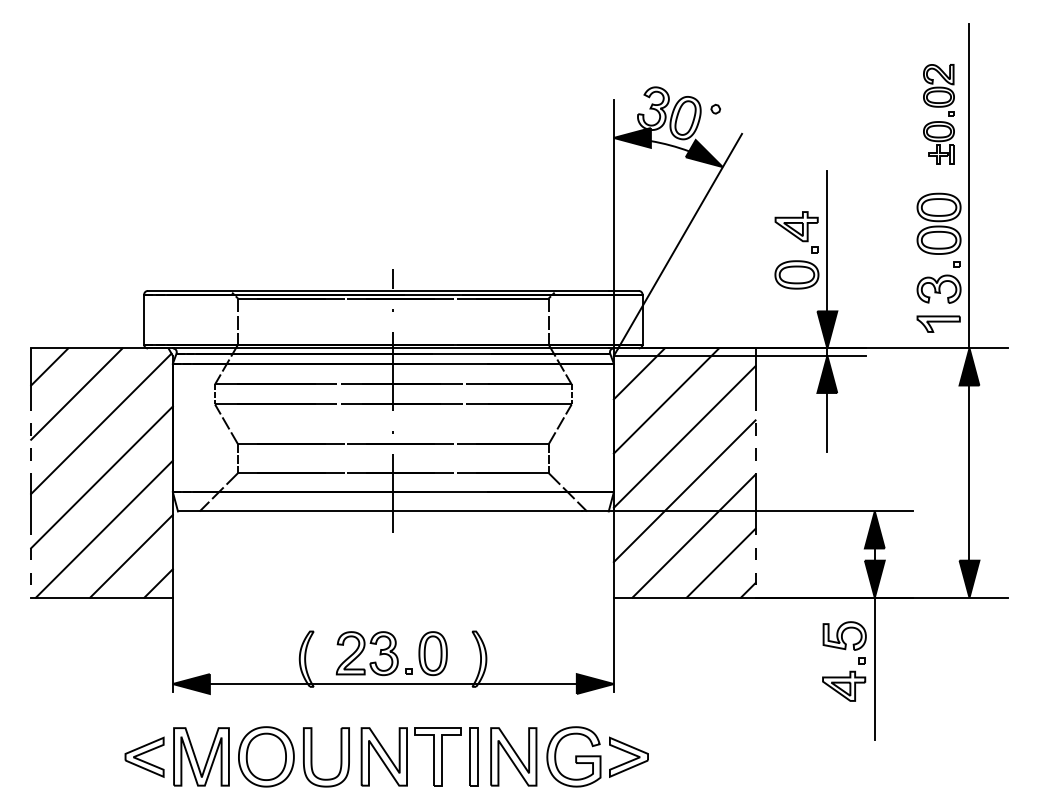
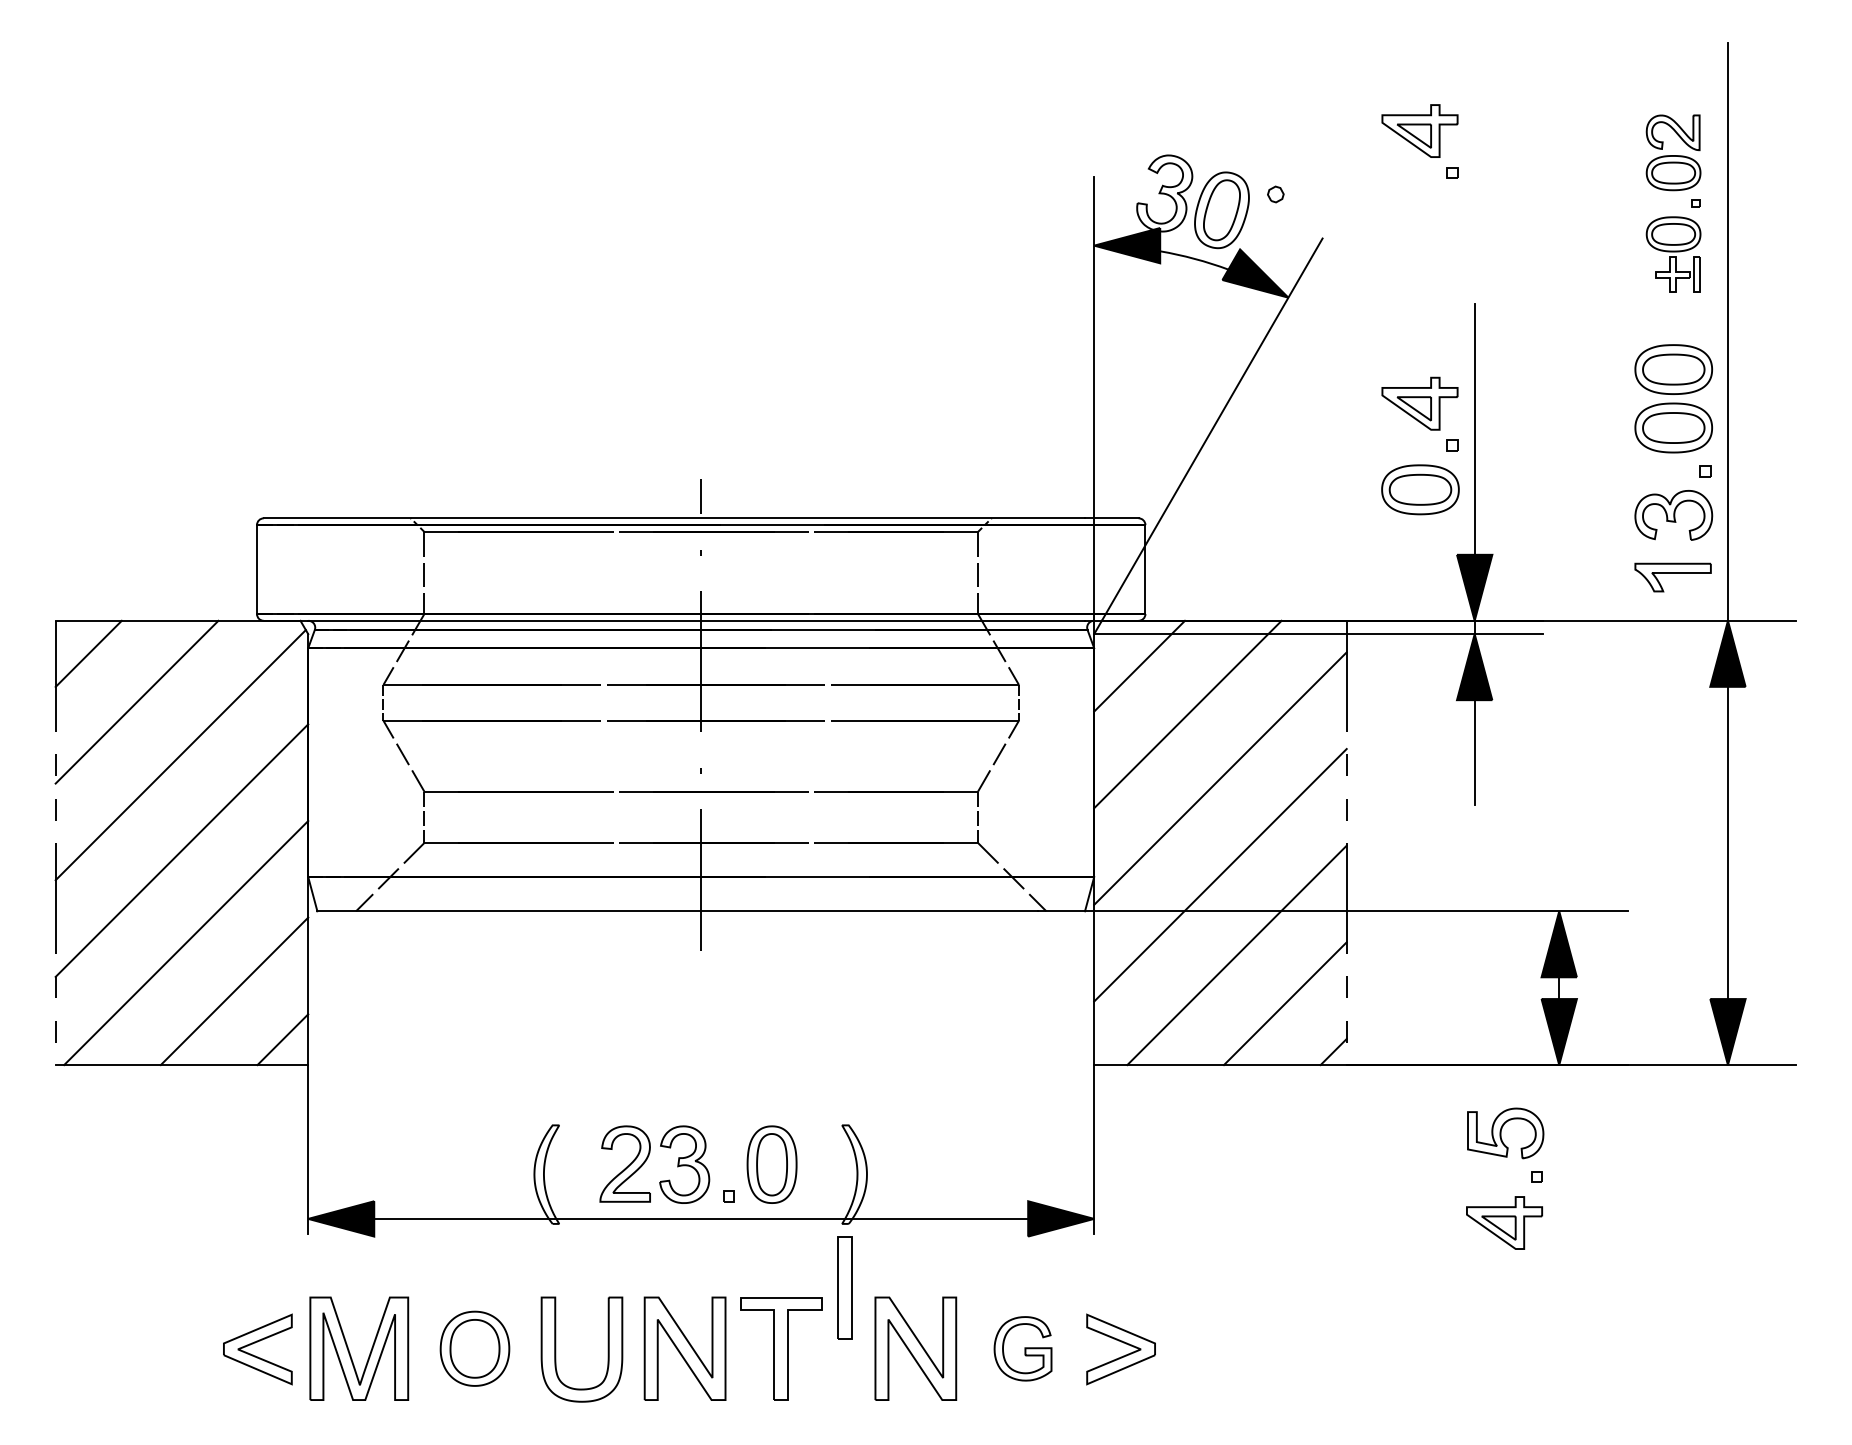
part: (796, 79) -> (1419, 141), added
line: (874, 668) -> (1558, 1191), removed
part: (266, 756) -> (475, 1348), size x0.7
part: (473, 756) -> (844, 1287), moved
part: (573, 756) -> (1022, 1348), size x0.6

